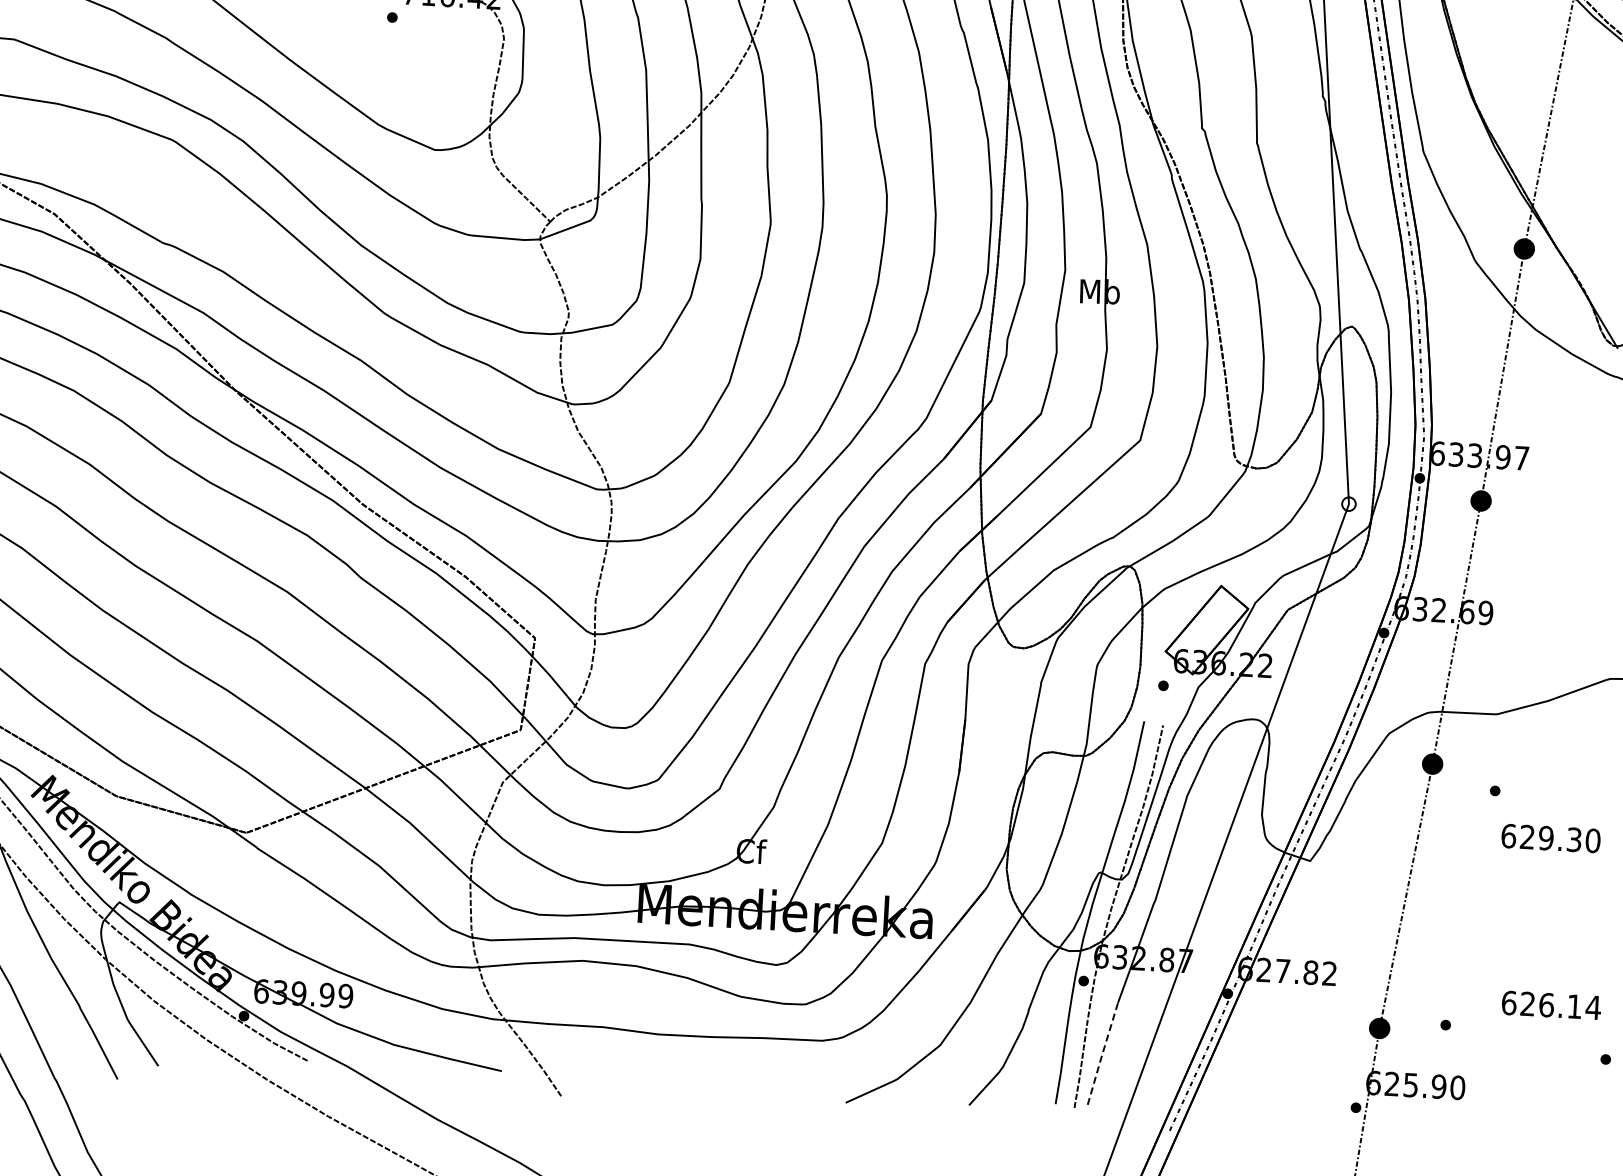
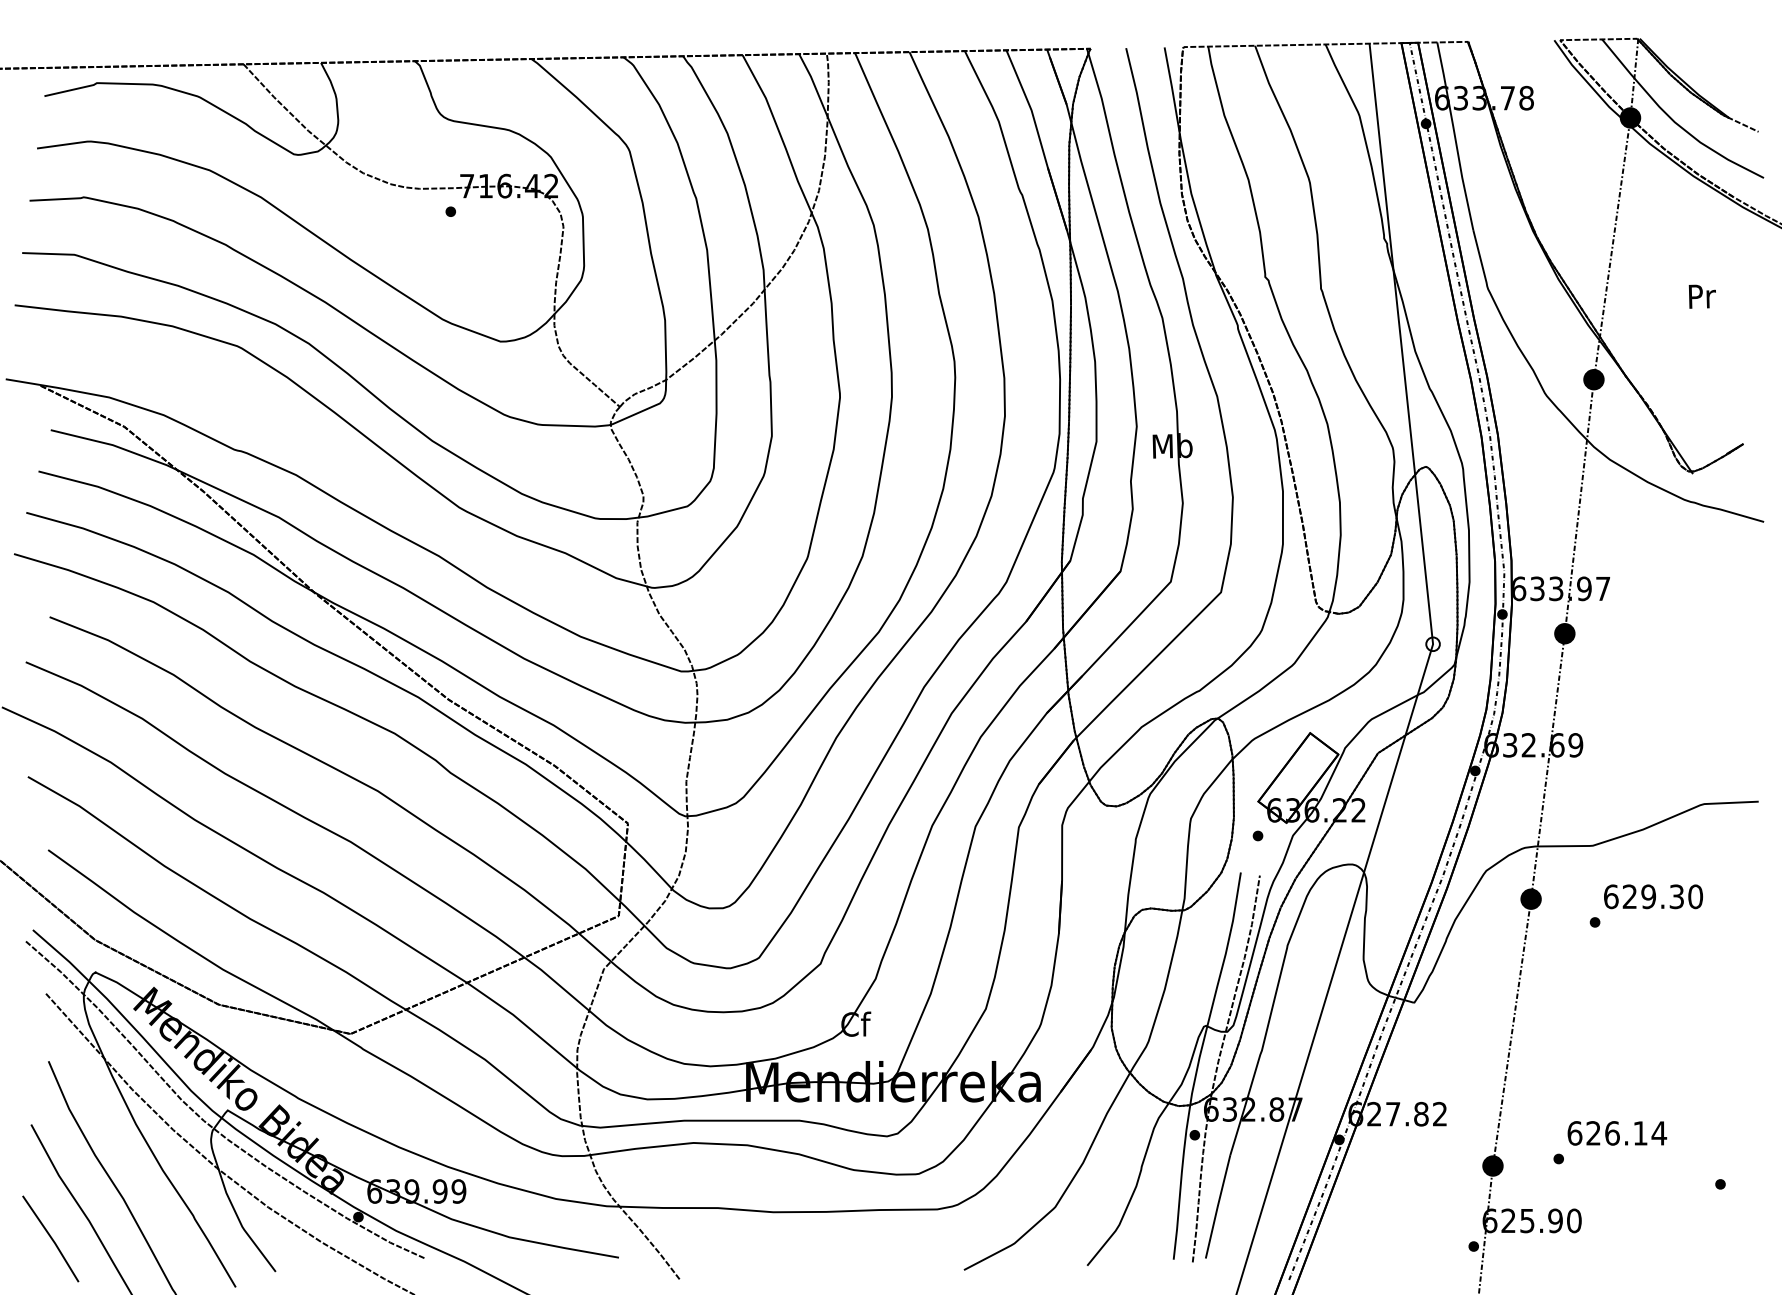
text: (1551, 838) -> (1653, 896), moved
text: (1551, 1005) -> (1617, 1133), moved
line: (1102, 1053) -> (1217, 1206), dashed -> solid

